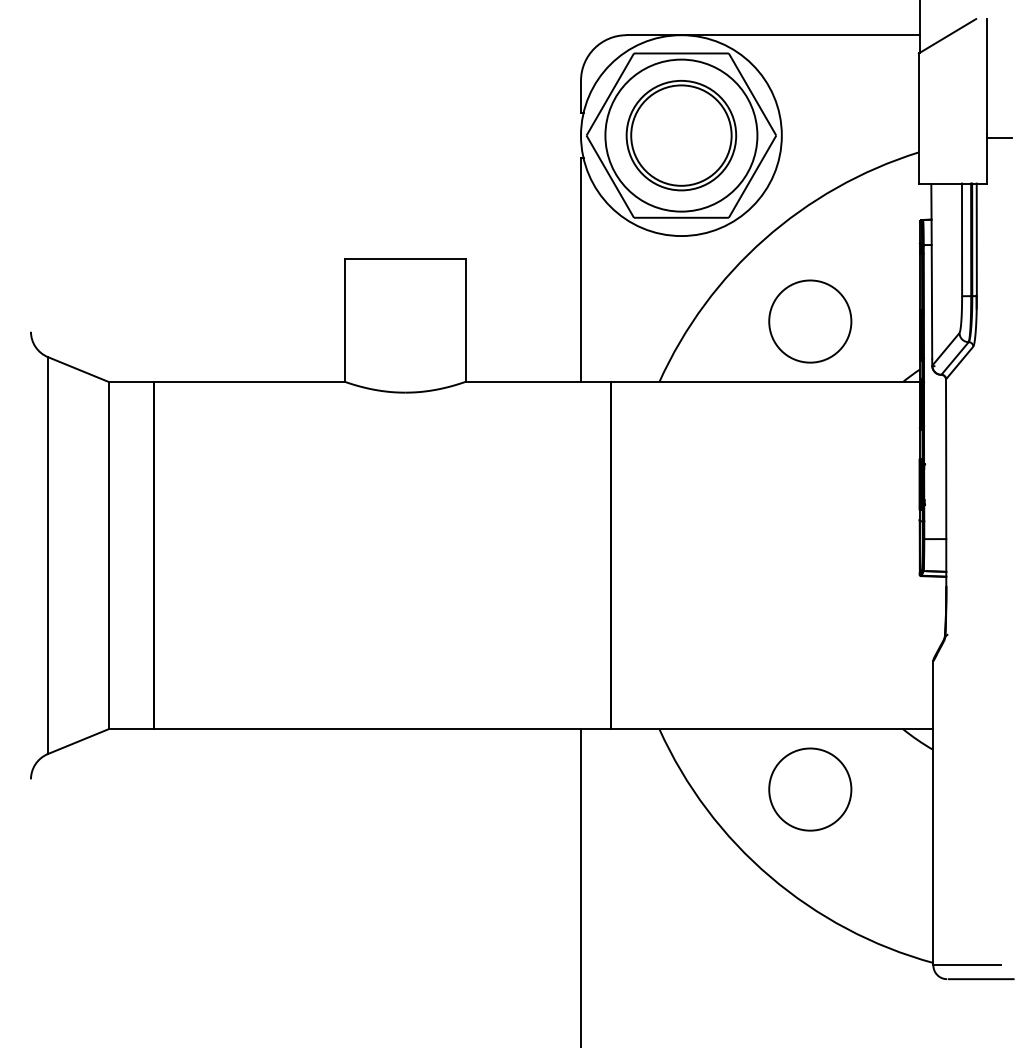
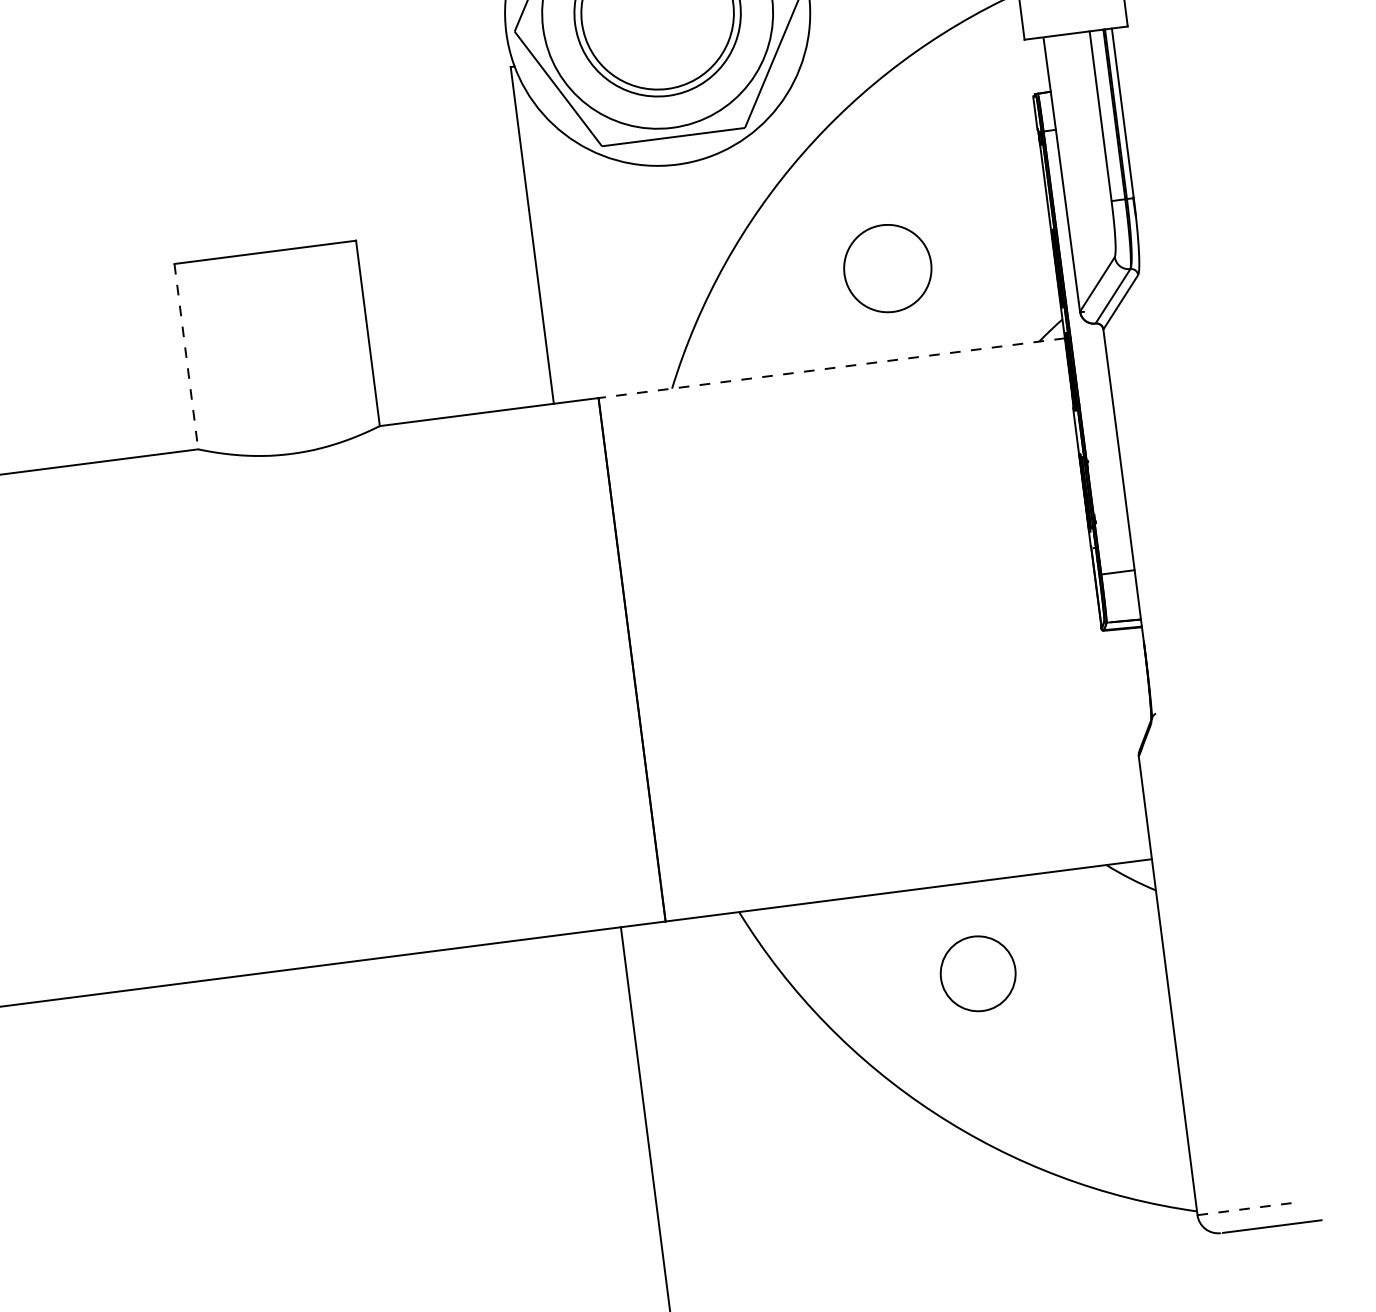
line: (345, 320) -> (187, 356), solid -> dashed
circle: (810, 321) -> (888, 268), size x0.7
line: (765, 381) -> (831, 367), solid -> dashed
circle: (810, 789) -> (978, 973), size x0.6
line: (967, 965) -> (1248, 1208), solid -> dashed

